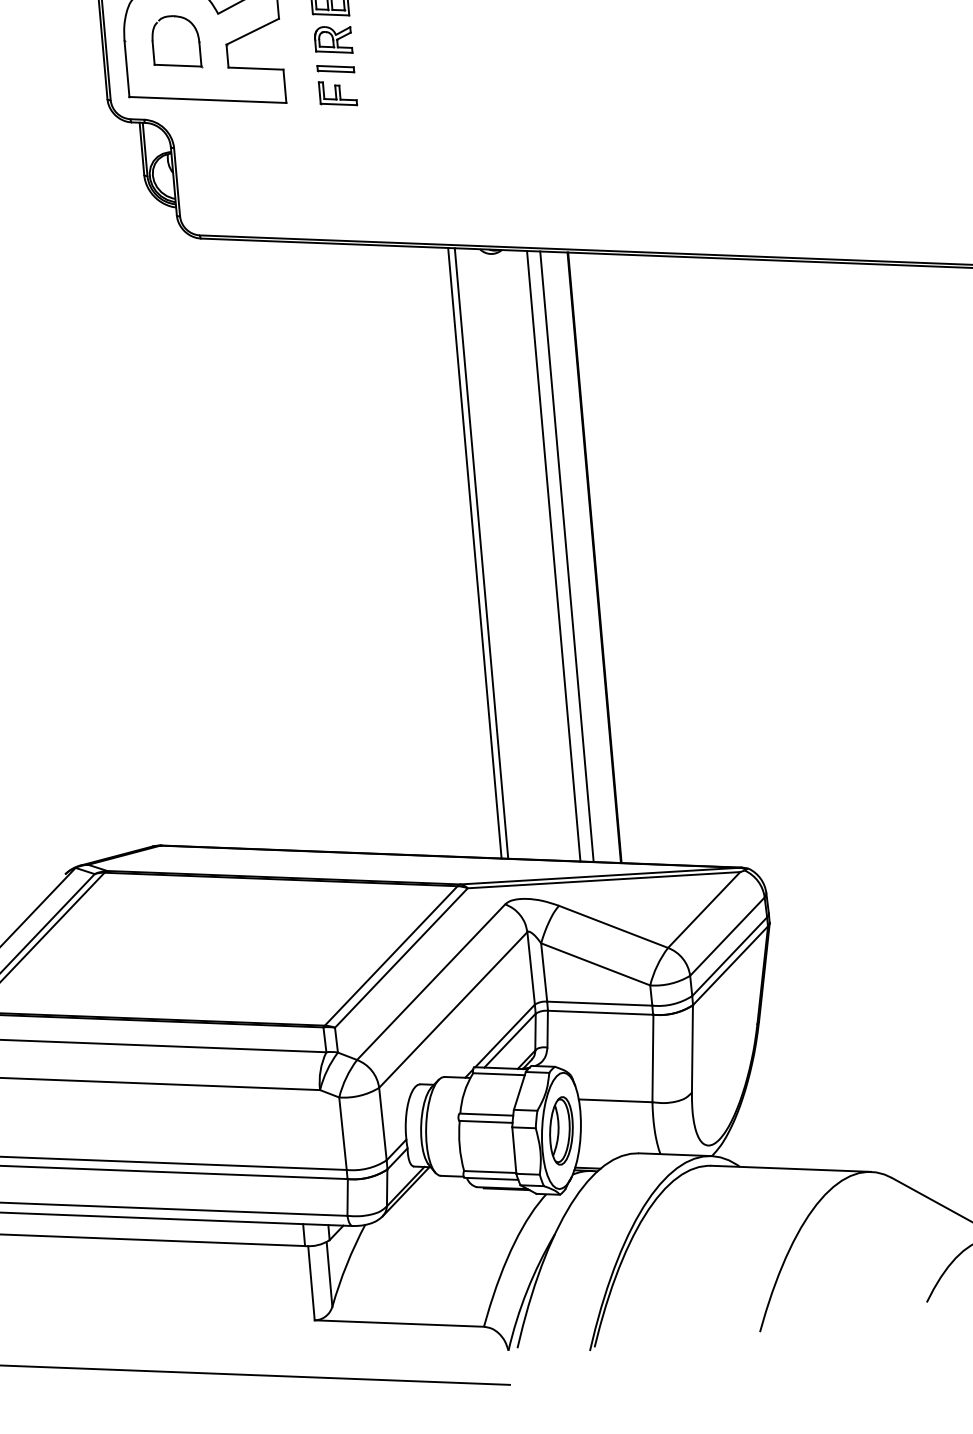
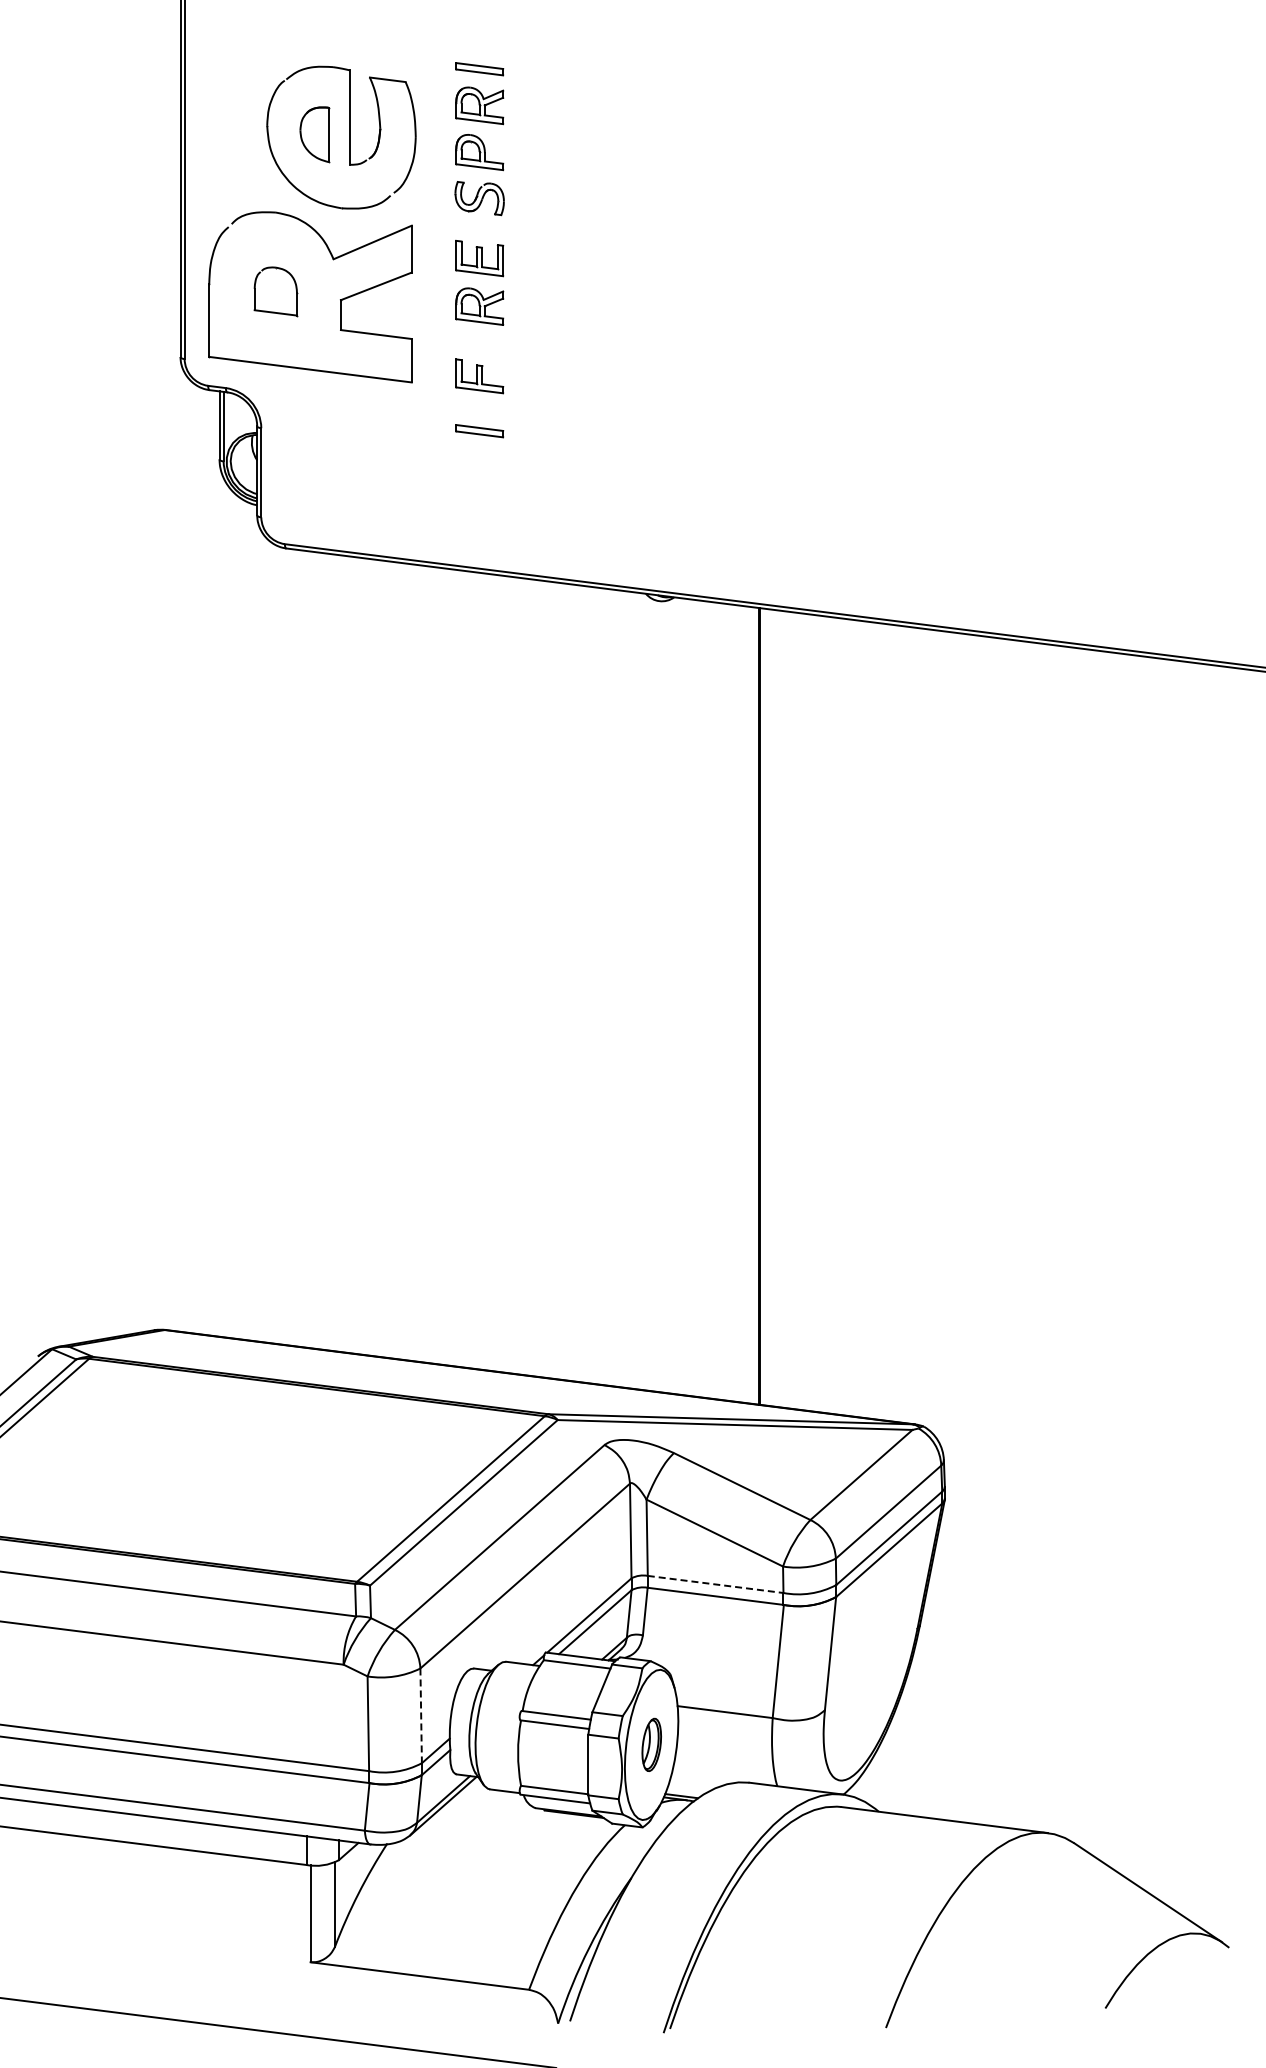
part: (175, 42) -> (275, 291), size x0.7
part: (335, 69) -> (479, 431), moved
line: (474, 552) -> (604, 986), removed
line: (481, 553) -> (613, 987), removed
line: (553, 556) -> (706, 999), removed
line: (566, 556) -> (723, 1001), removed
line: (600, 1003) -> (716, 1584), solid -> dashed
line: (383, 1124) -> (421, 1716), solid -> dashed
part: (561, 1130) -> (651, 1744), size x0.6

